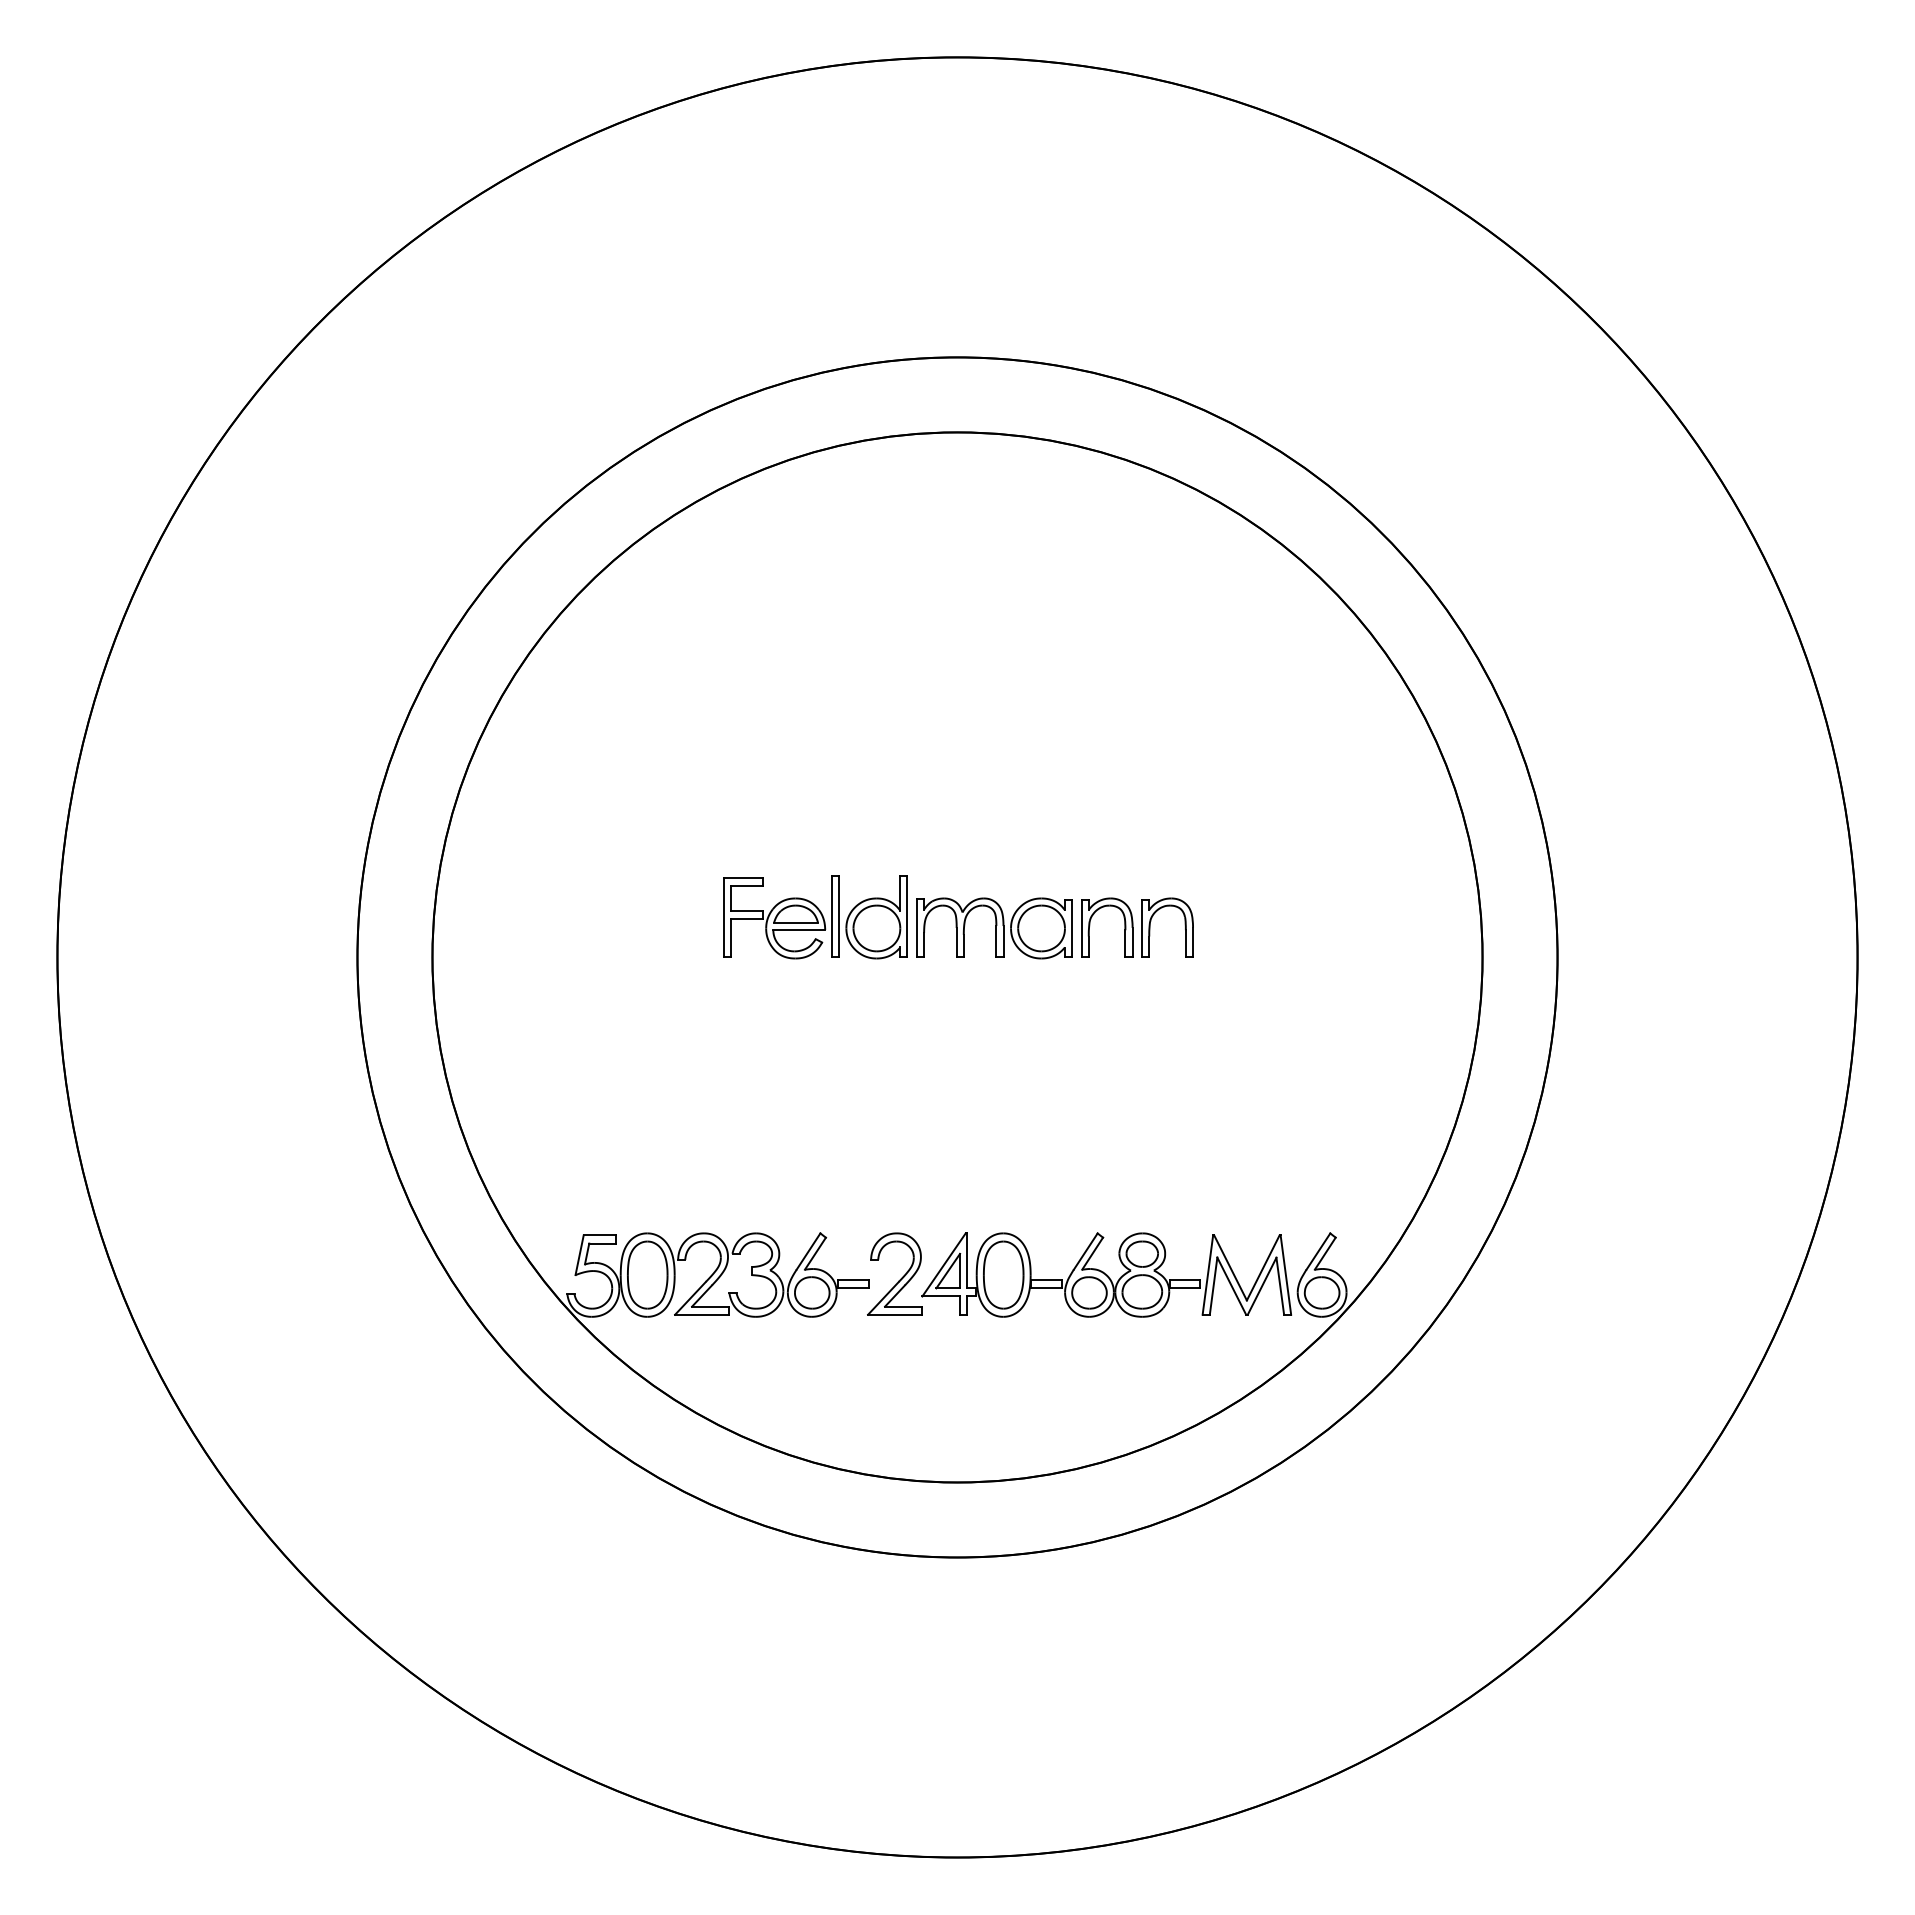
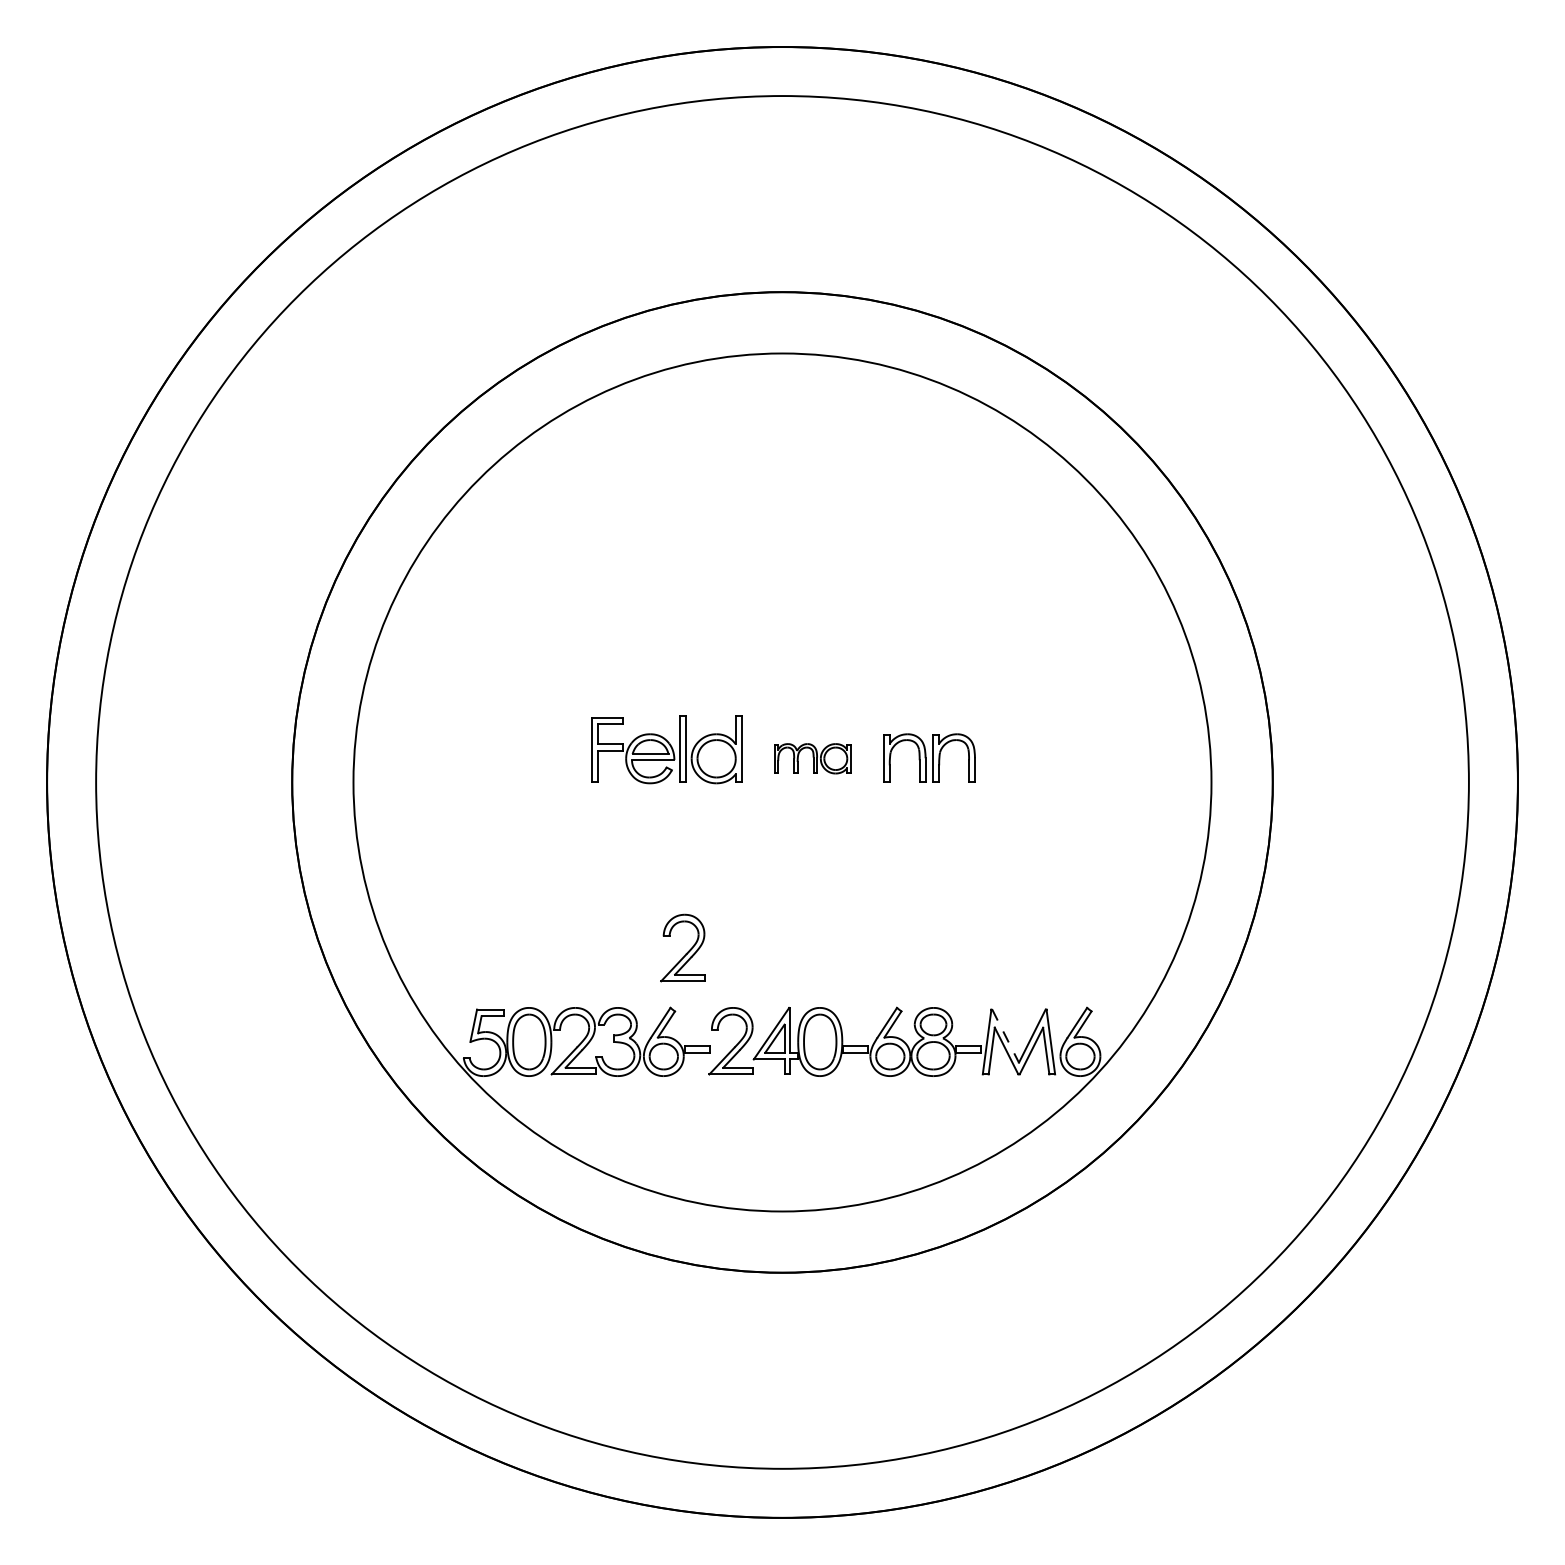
part: (994, 928) -> (812, 758), size x0.6
circle: (957, 957) -> (782, 782), size x1.6
part: (841, 1164) -> (687, 951), added
line: (1230, 1268) -> (1005, 1036), solid -> dashed

